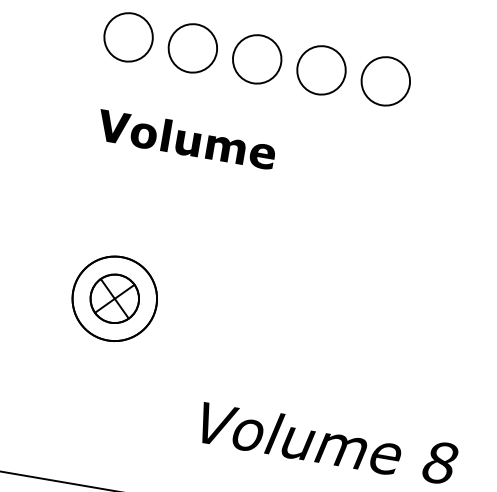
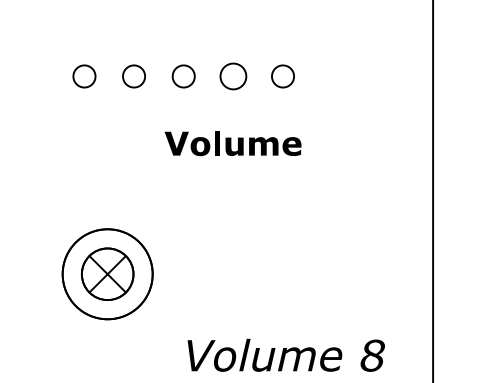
circle: (128, 37) -> (84, 76), size x0.6
circle: (192, 48) -> (133, 76), size x0.6
circle: (256, 59) -> (183, 76), size x0.6
circle: (321, 70) -> (233, 76), size x0.7
circle: (385, 81) -> (282, 76), size x0.6
part: (185, 139) -> (232, 143), moved
part: (114, 299) -> (107, 274), size x1.4

